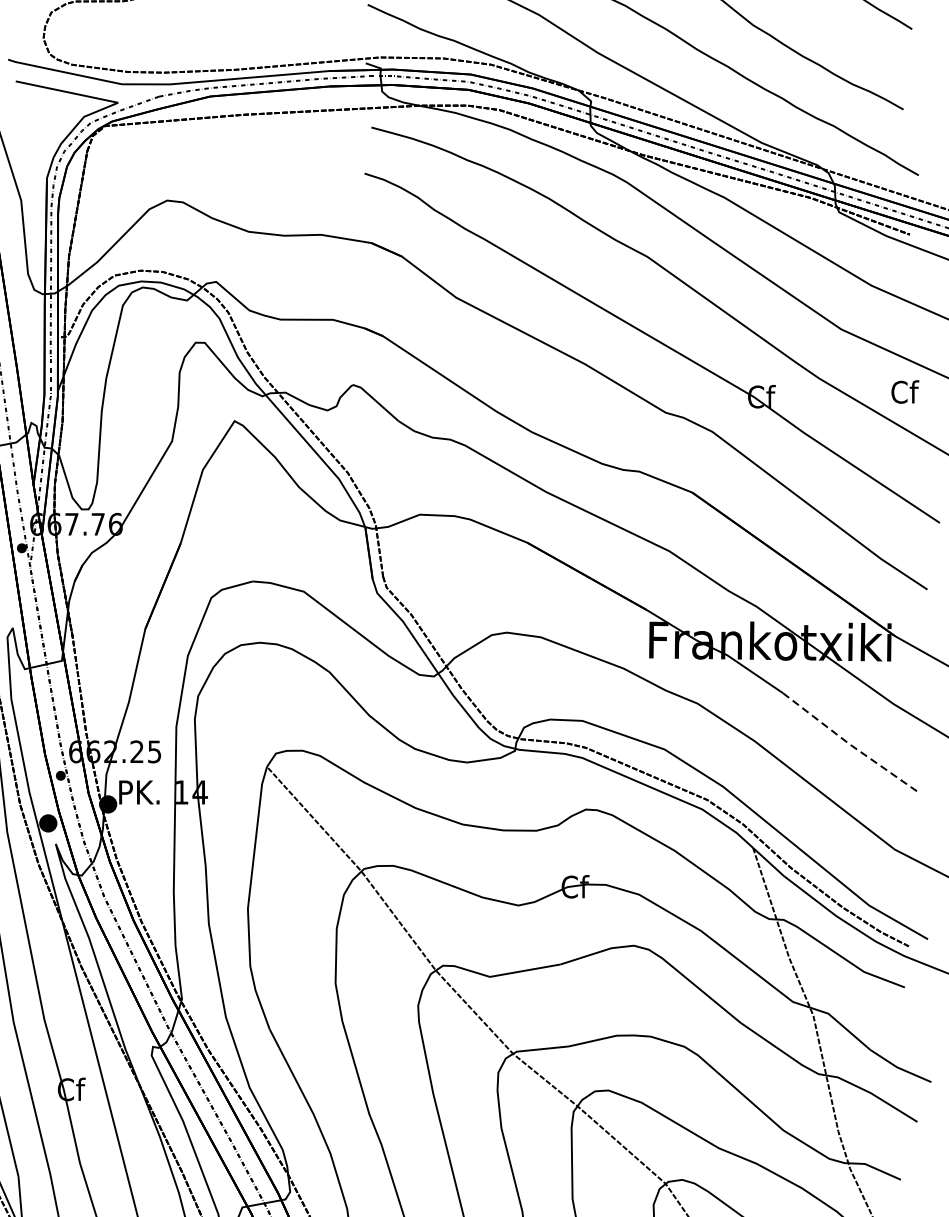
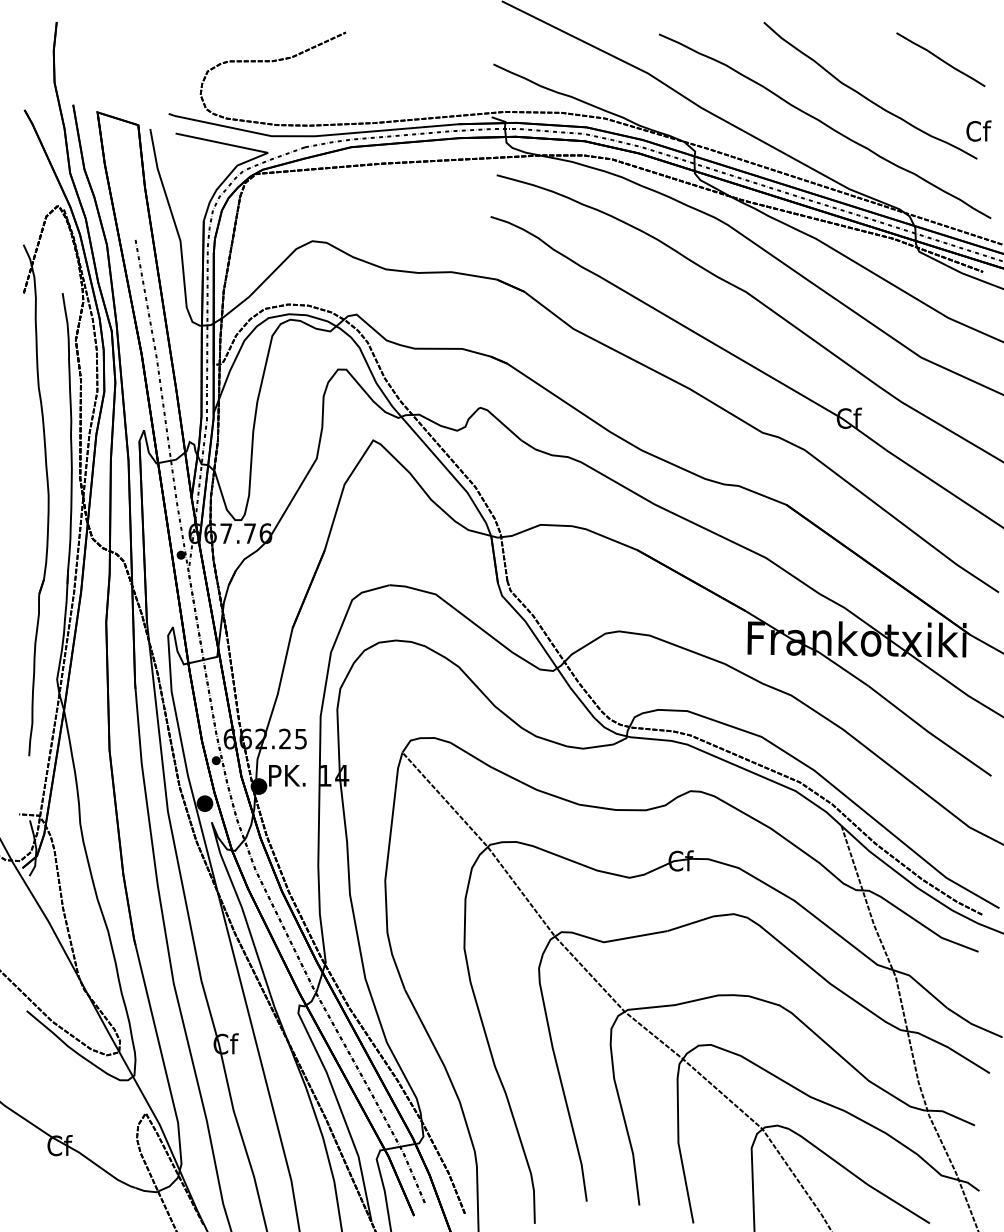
text: (904, 391) -> (978, 130), moved
line: (849, 744) -> (928, 732), dashed -> solid

